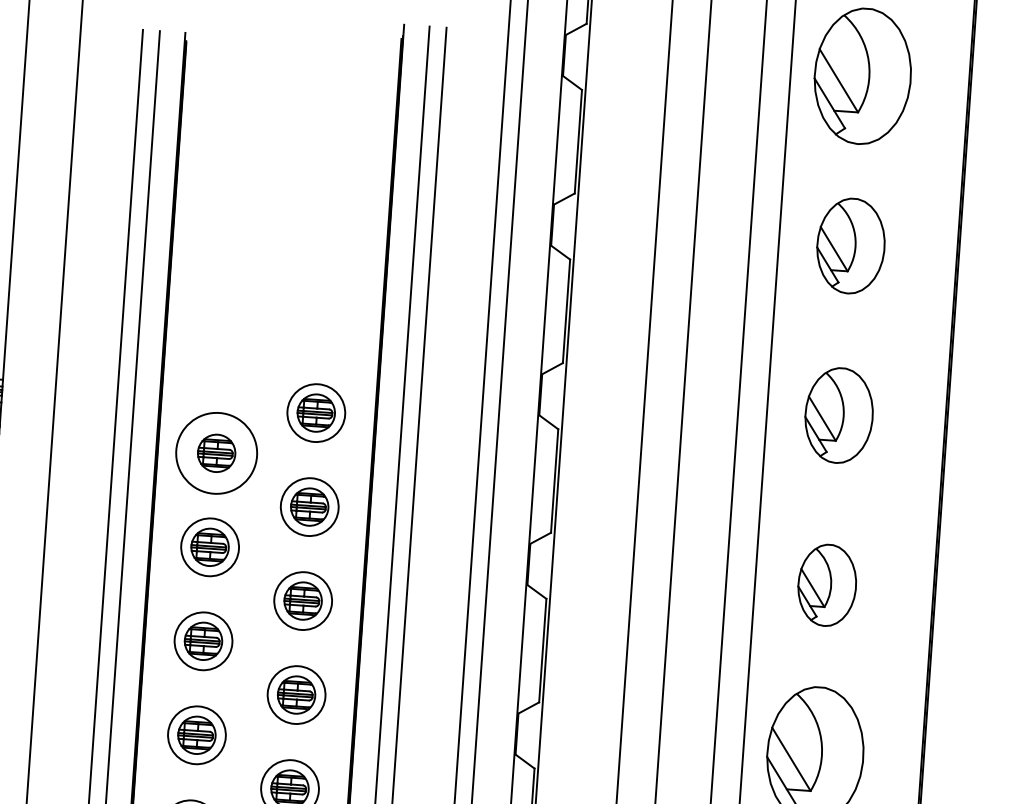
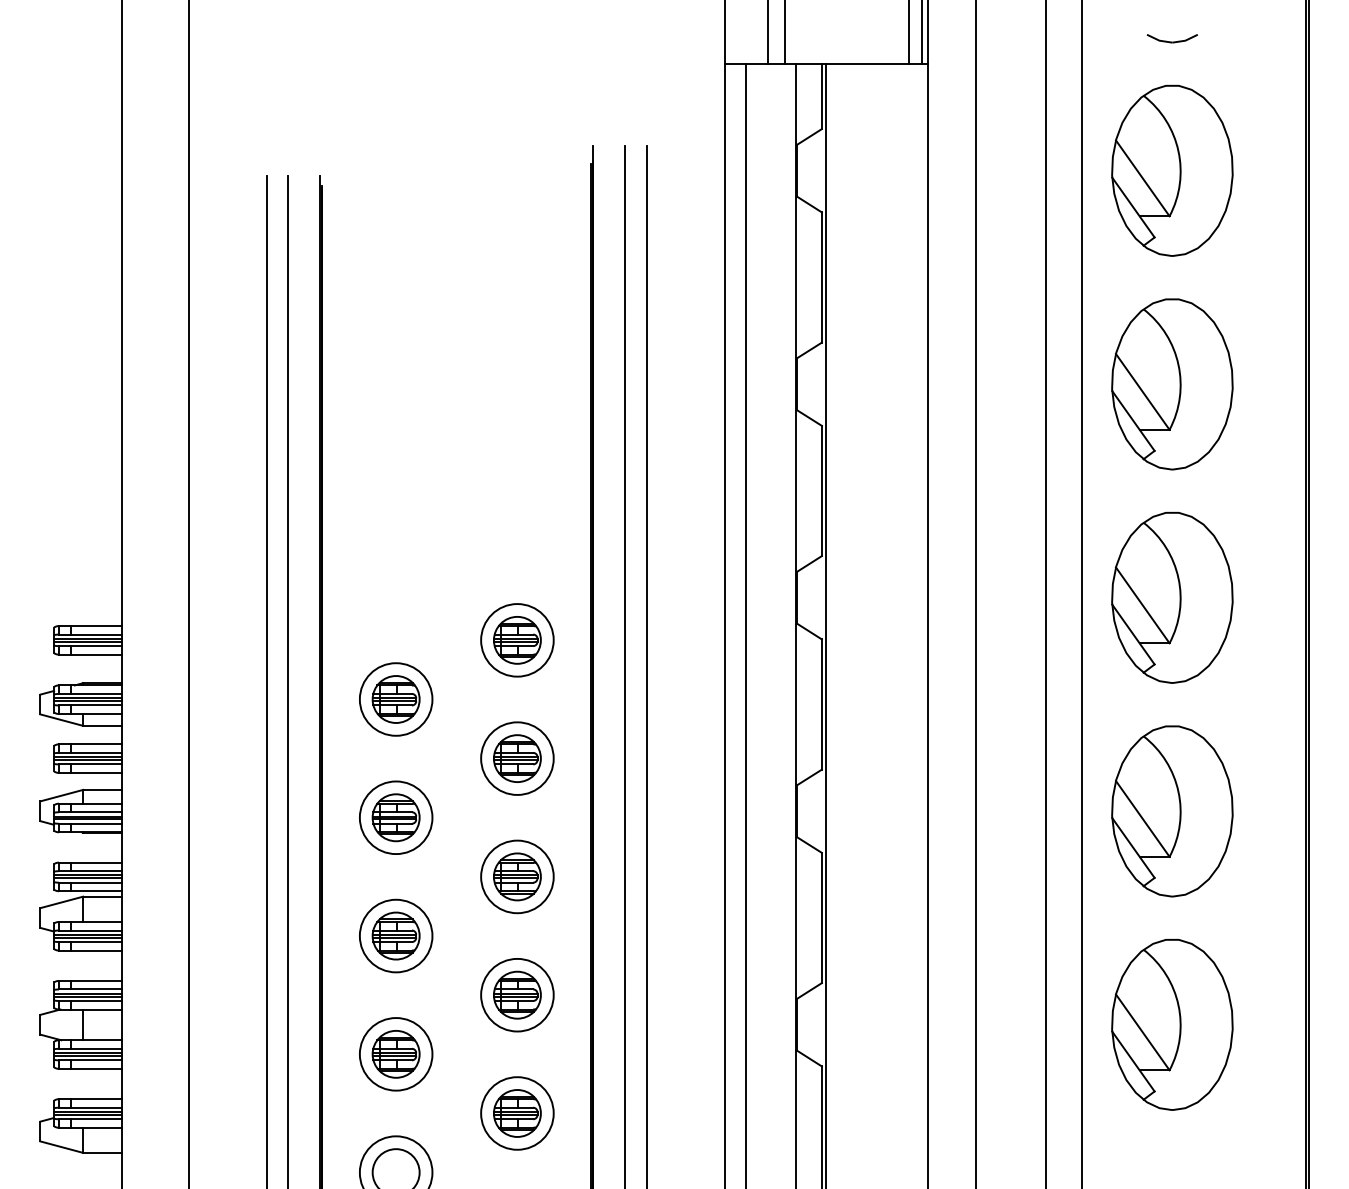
part: (851, 246) -> (1172, 384), size x1.43
part: (839, 415) -> (1172, 597), size x1.43
circle: (216, 453) -> (395, 699), size x0.71
part: (827, 585) -> (1172, 811), size x1.67

